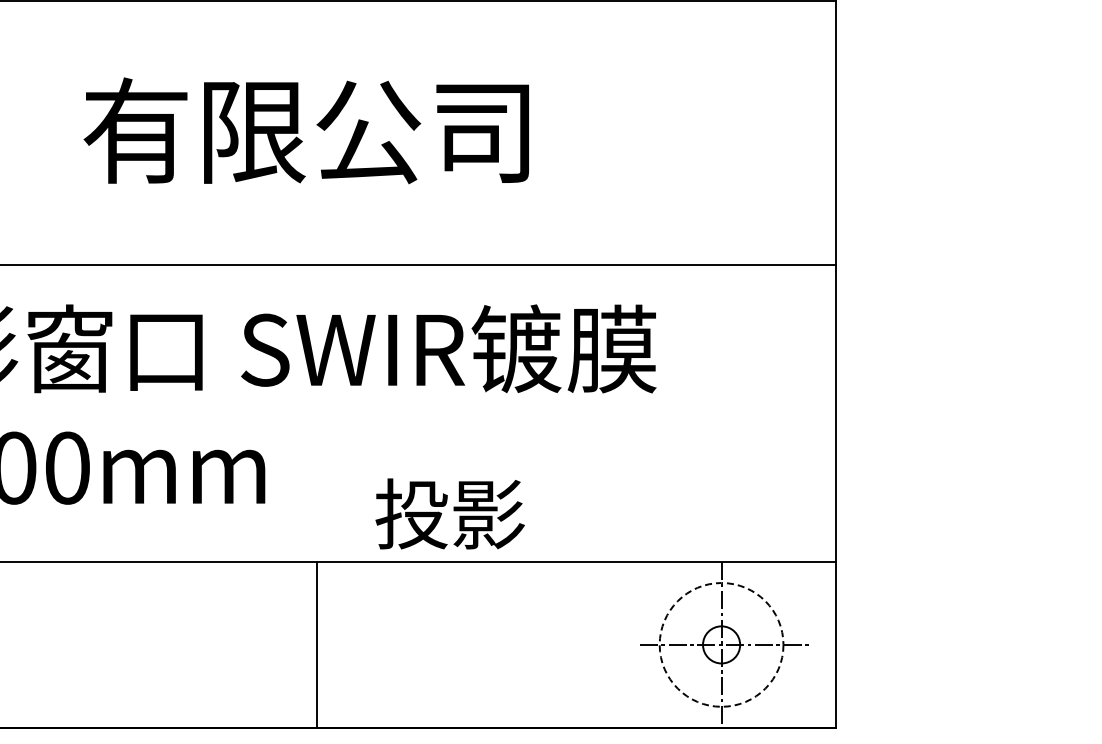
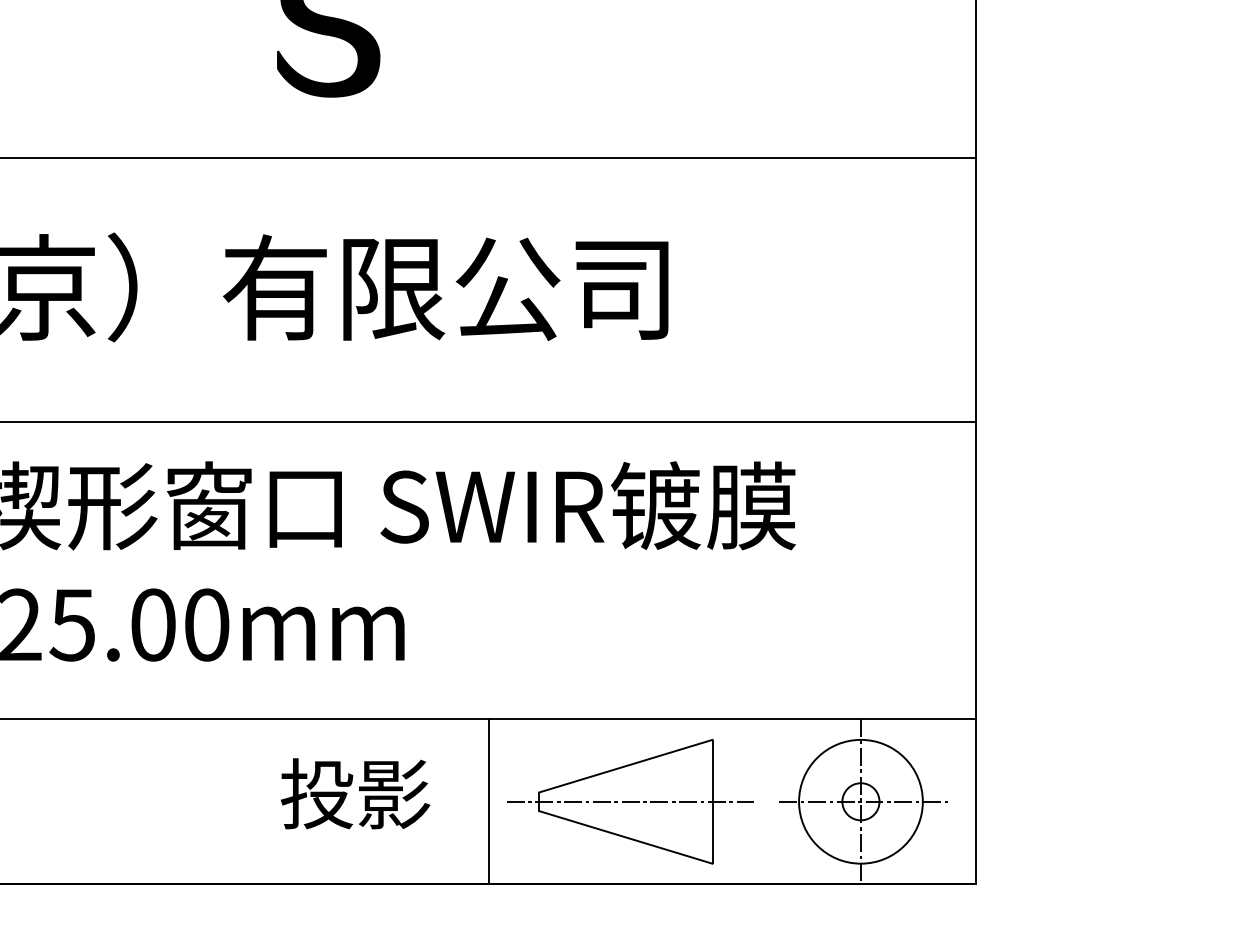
text: (450, 513) -> (355, 793), moved
line: (317, 644) -> (489, 801), moved
part: (491, 644) -> (630, 801), added
circle: (721, 644) -> (860, 801), dashed -> solid

